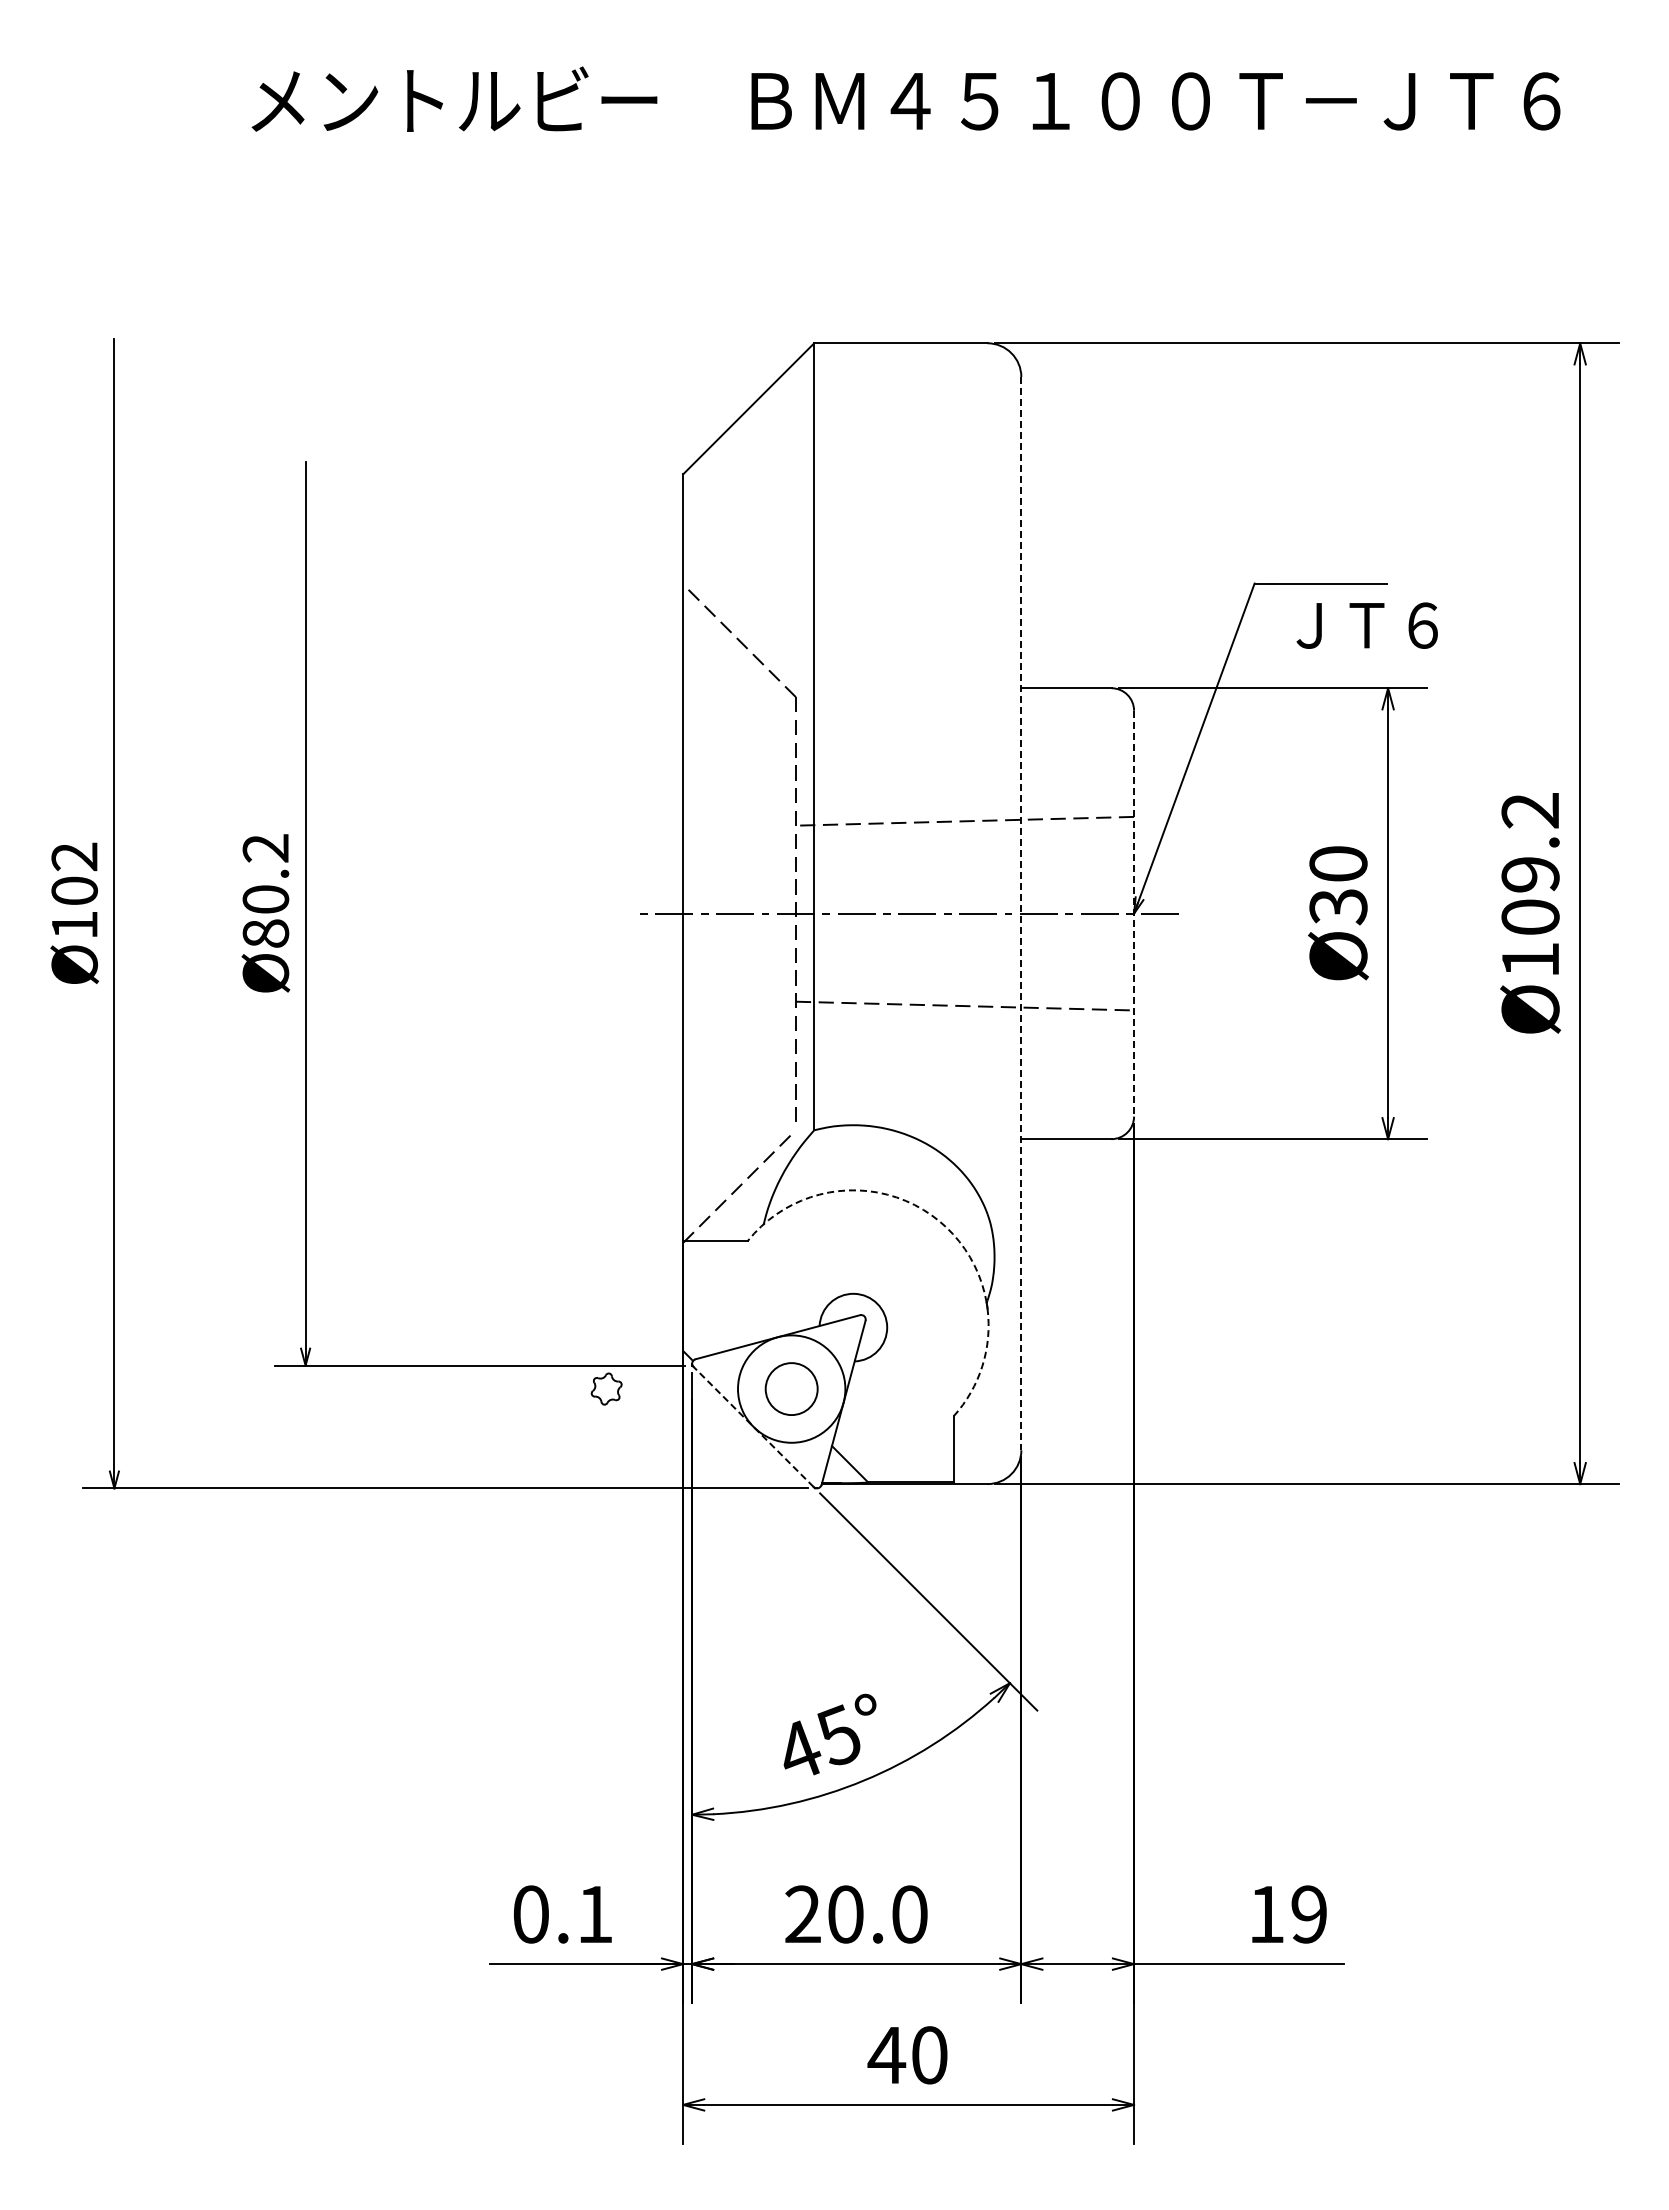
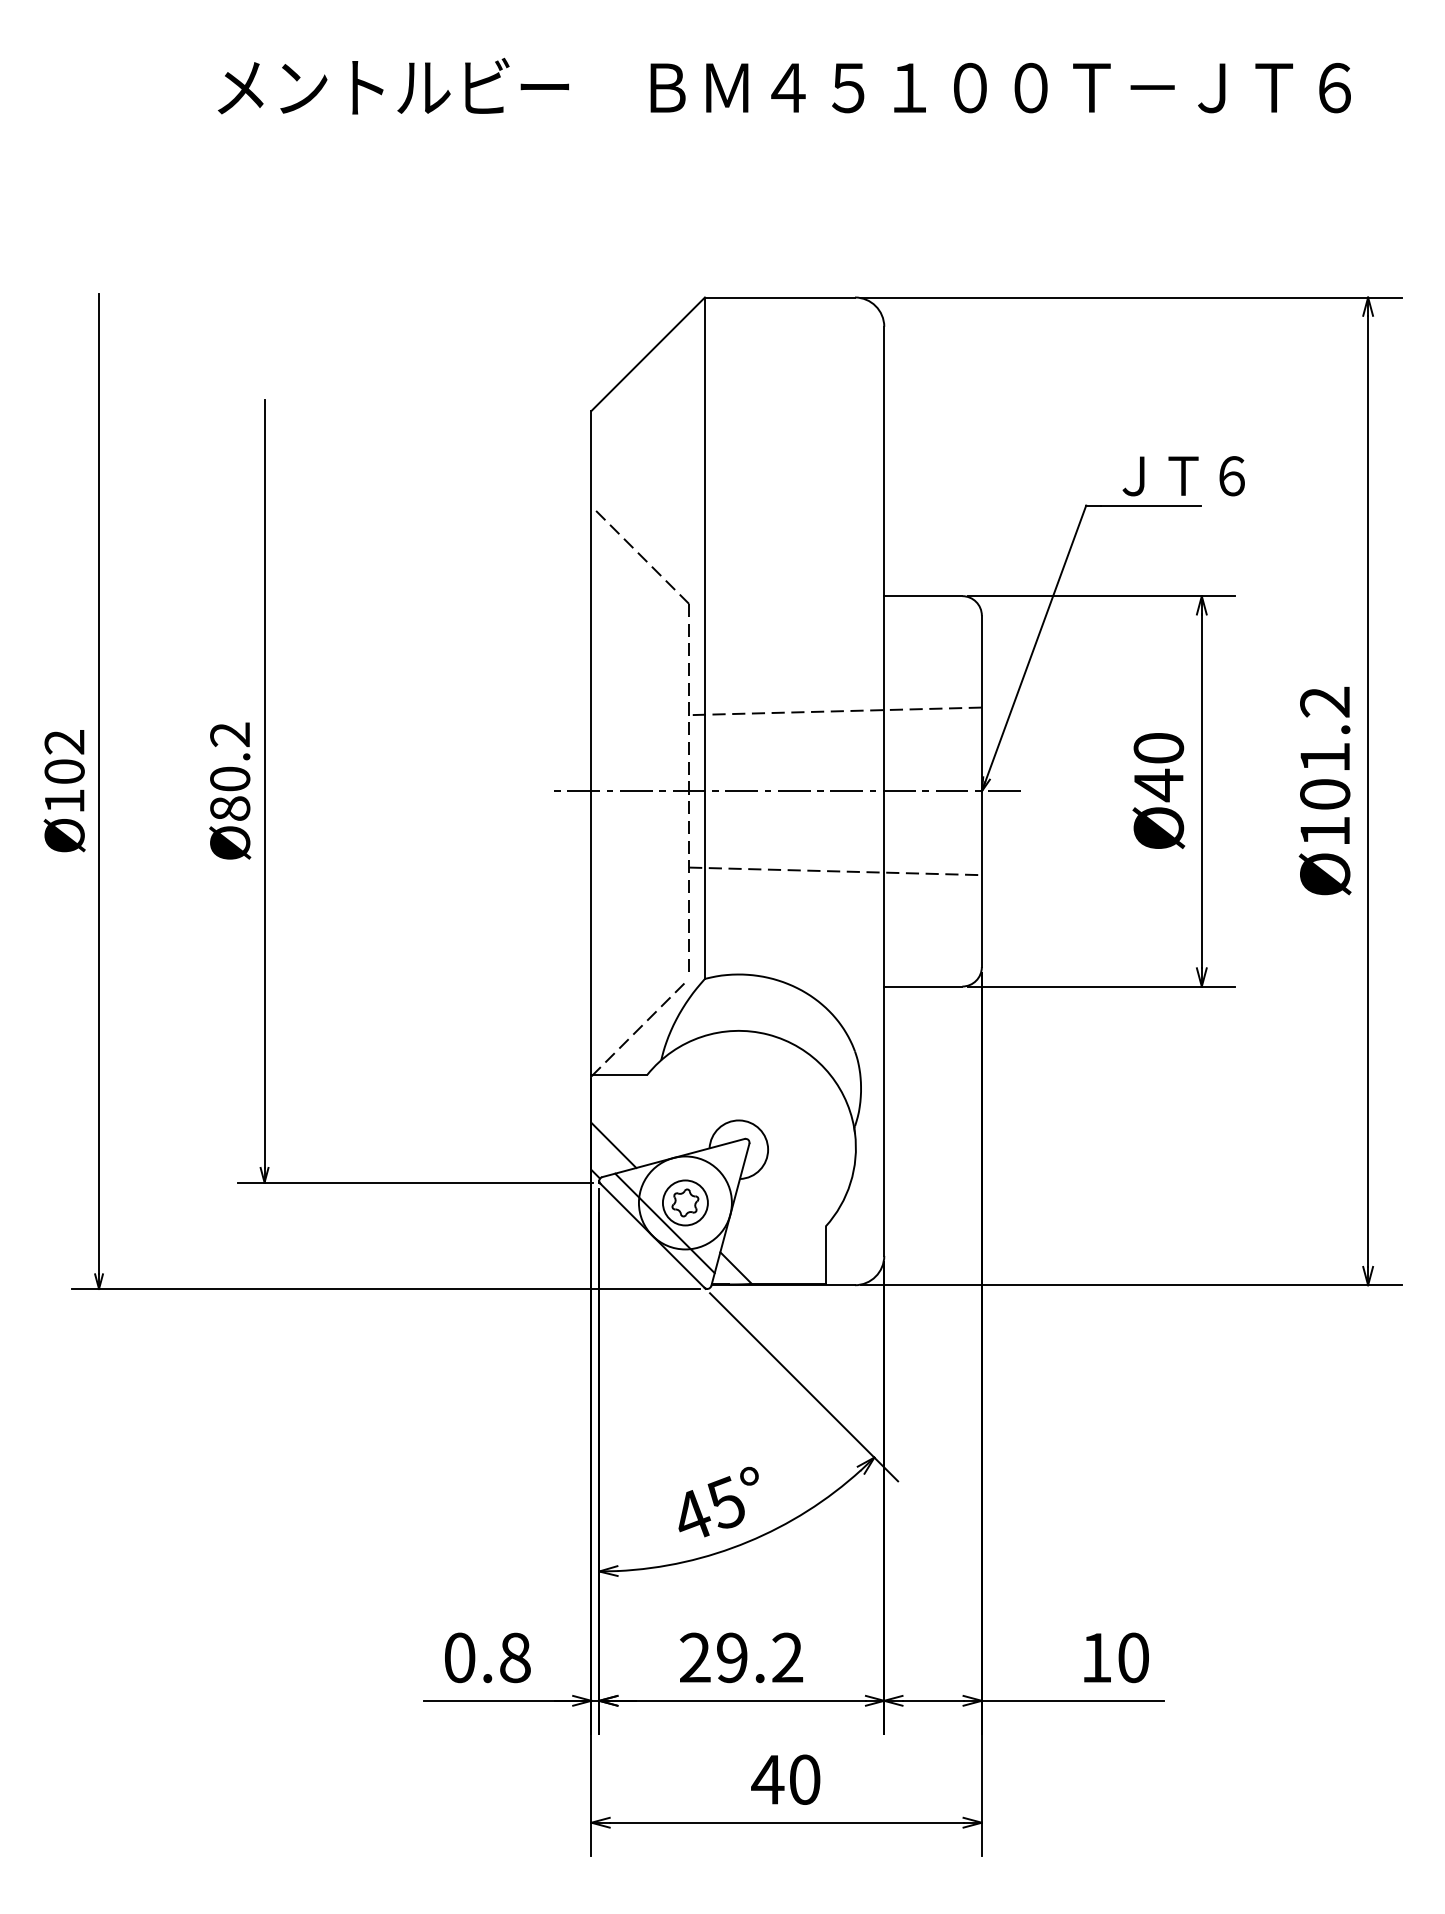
text: (1366, 625) -> (1183, 476), moved
text: (1530, 874) -> (1325, 757), Ø109.2 -> Ø101.2
text: (1338, 906) -> (1158, 785), Ø30 -> Ø40
line: (1021, 913) -> (884, 791), dashed -> solid
line: (1134, 913) -> (982, 791), dashed -> solid
arc: (887, 1194) -> (768, 1034), dashed -> solid
line: (709, 1322) -> (614, 1145), added
arc: (982, 1366) -> (850, 1183), dashed -> solid
part: (606, 1388) -> (685, 1202), moved
line: (767, 1412) -> (664, 1223), added
line: (753, 1426) -> (652, 1235), dashed -> solid
text: (595, 1914) -> (515, 1657), 0.1 -> 0.8
text: (877, 1914) -> (759, 1657), 20.0 -> 29.2
text: (1309, 1914) -> (1133, 1657), 19 -> 10

